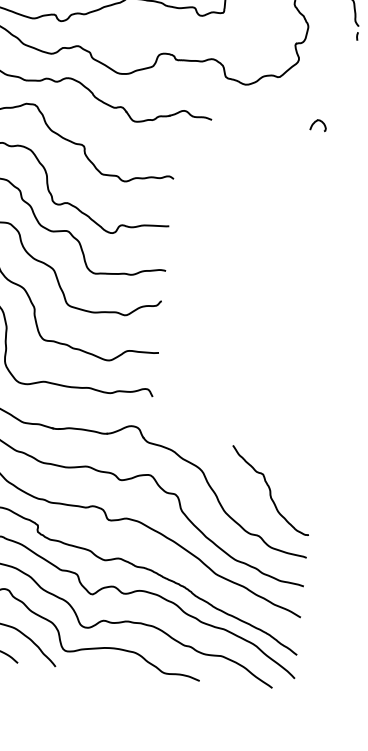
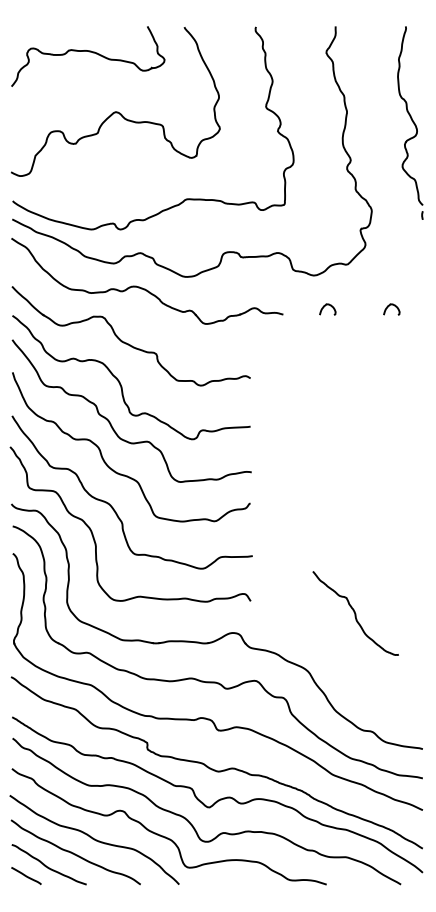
curve: (253, 116) -> (325, 306), added
curve: (270, 490) -> (355, 613), moved

